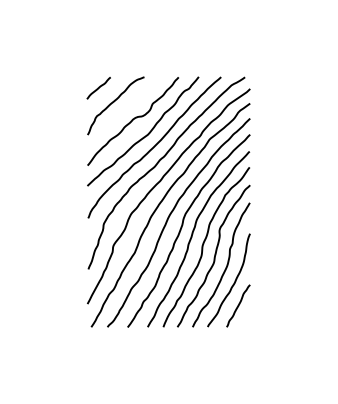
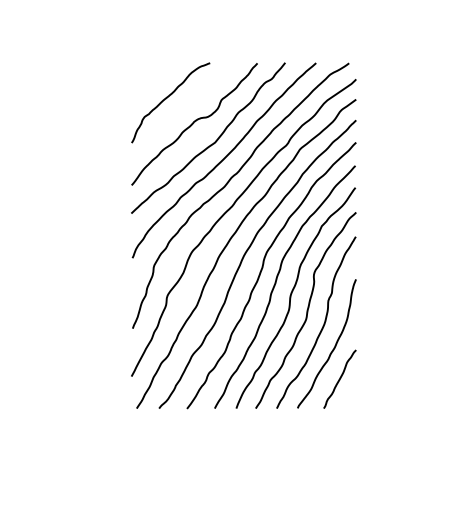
curve: (98, 88) -> (146, 78), removed

